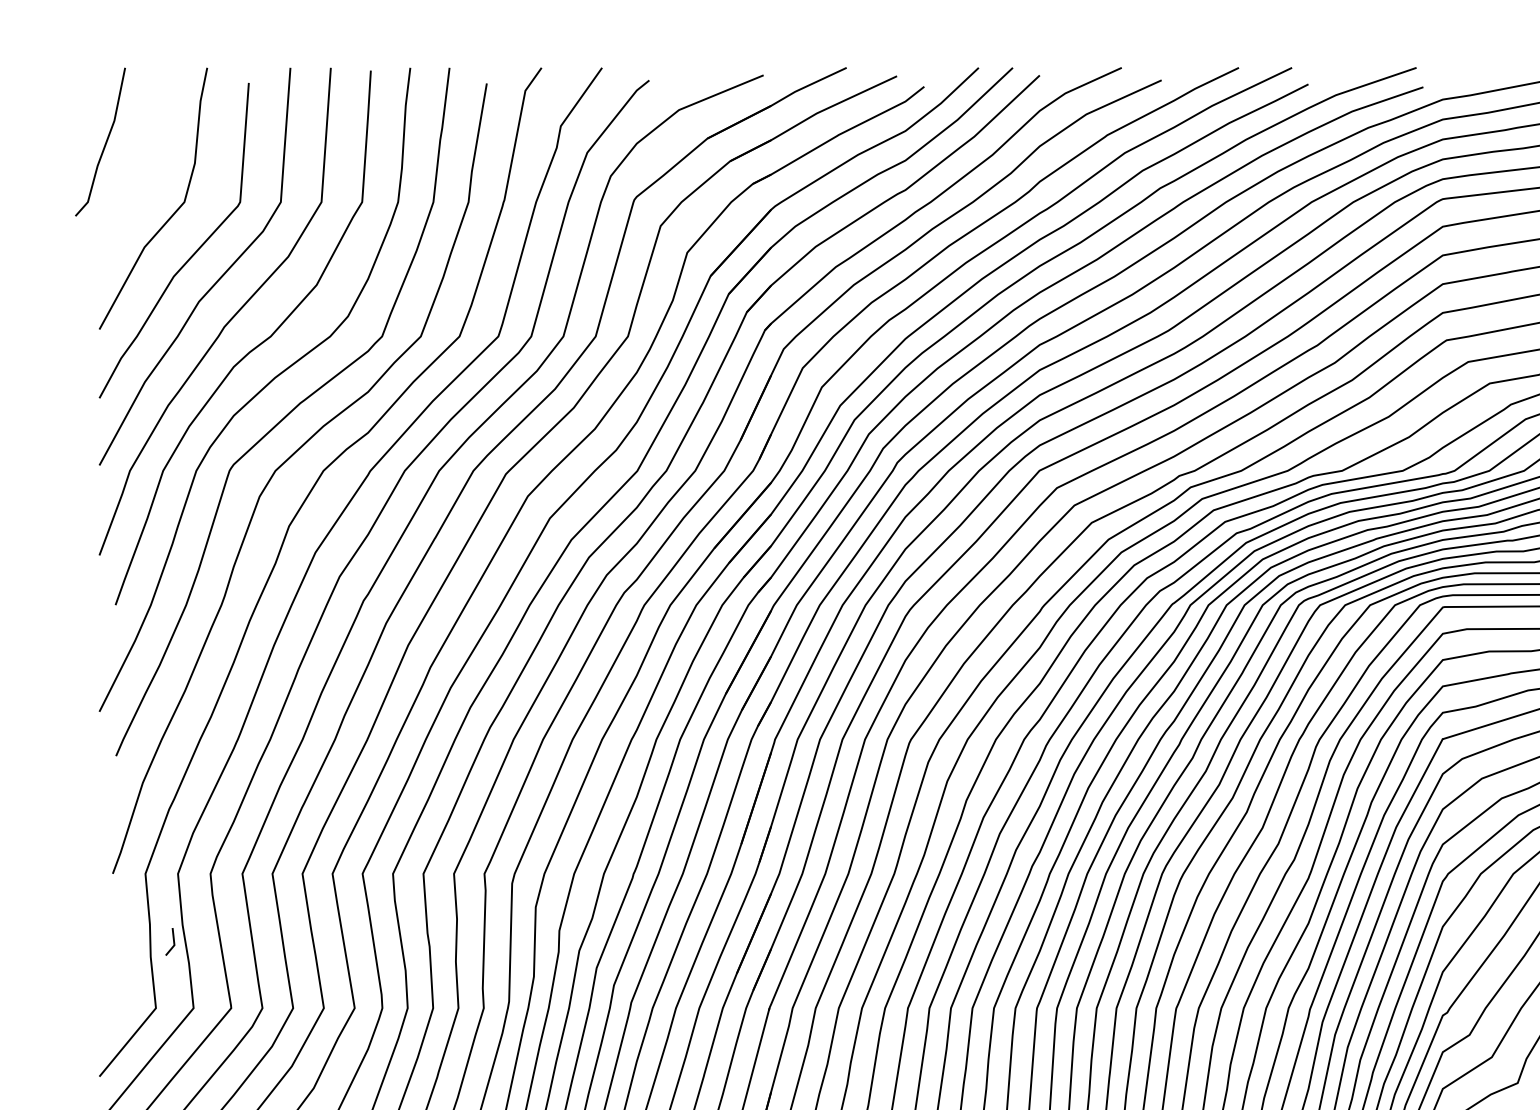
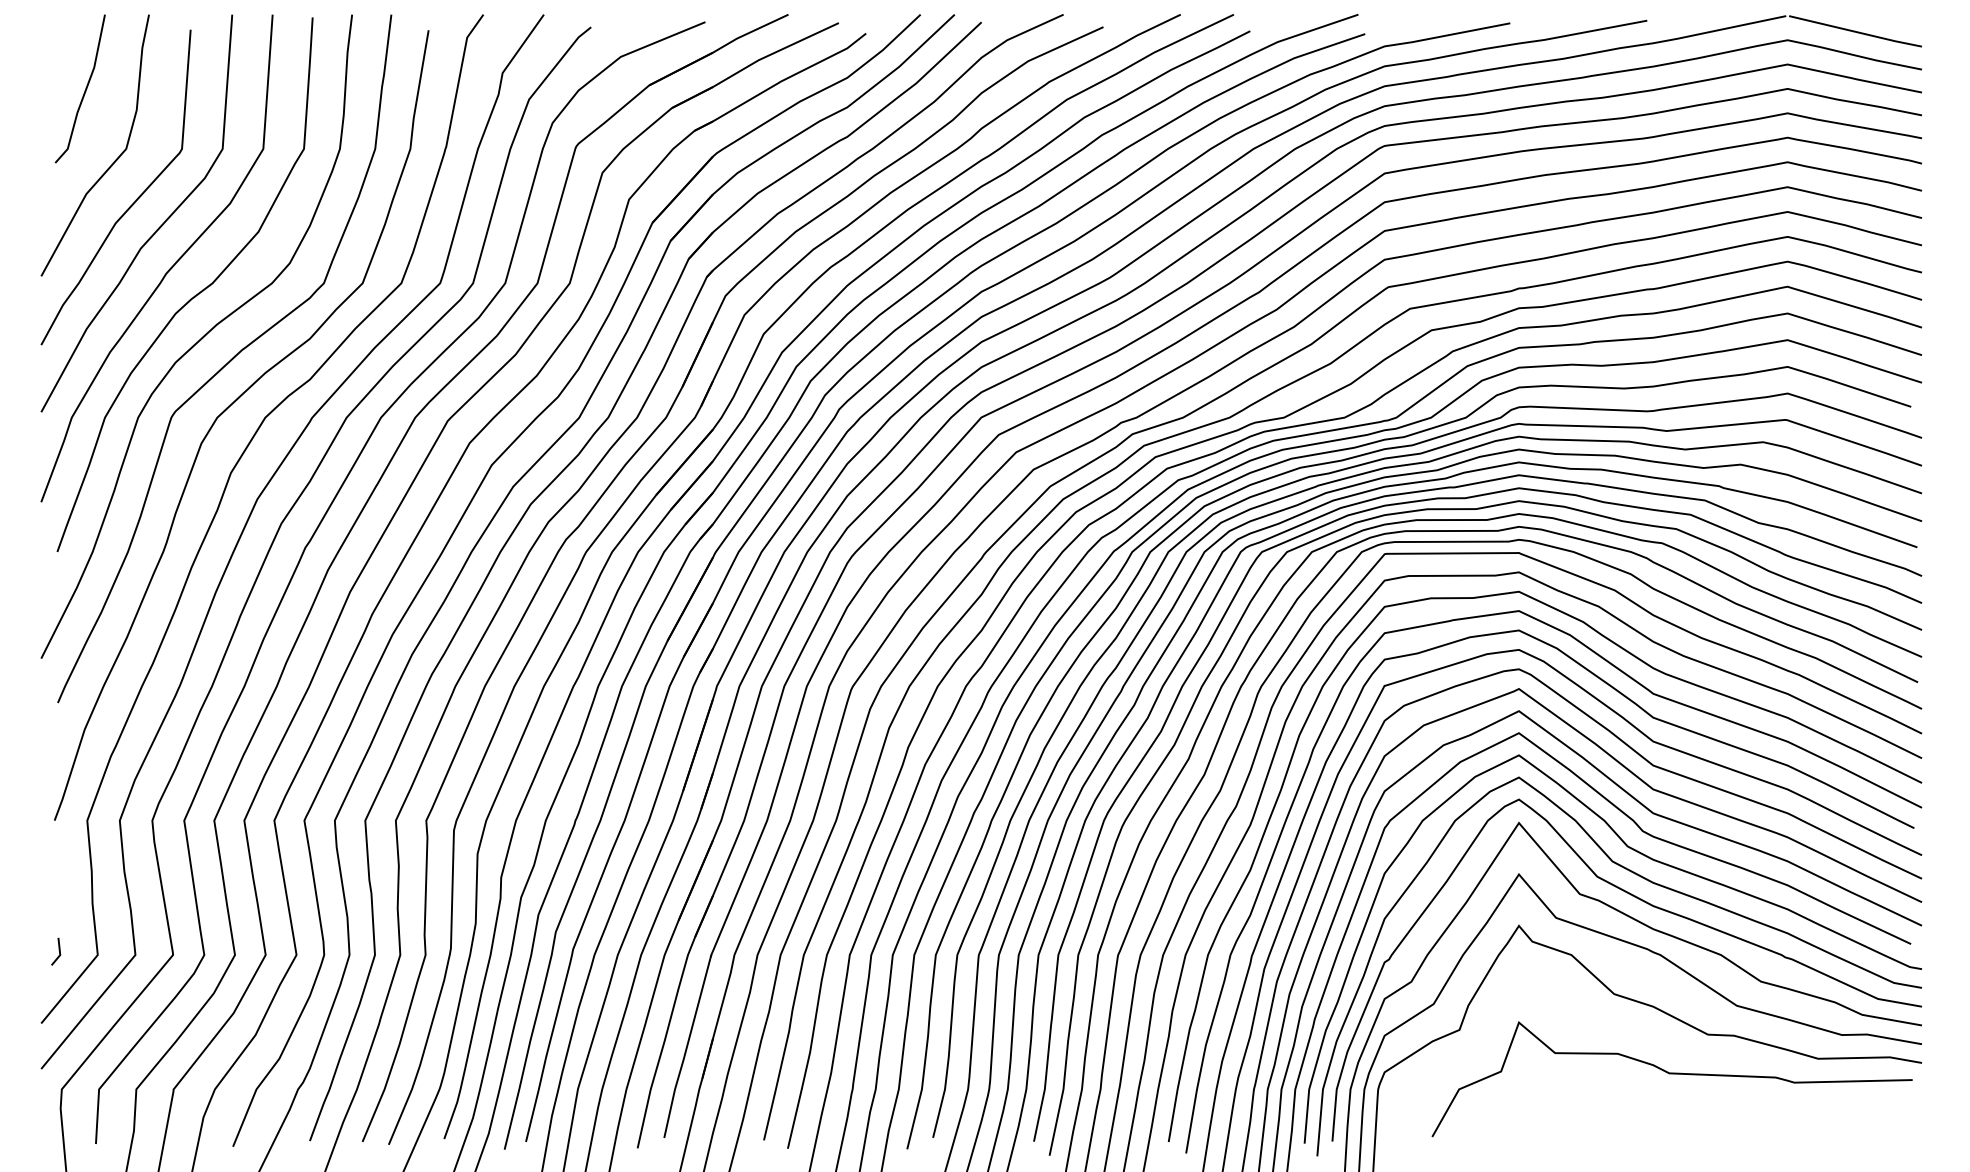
line: (104, 143) -> (84, 90), moved
line: (172, 940) -> (58, 950), moved

